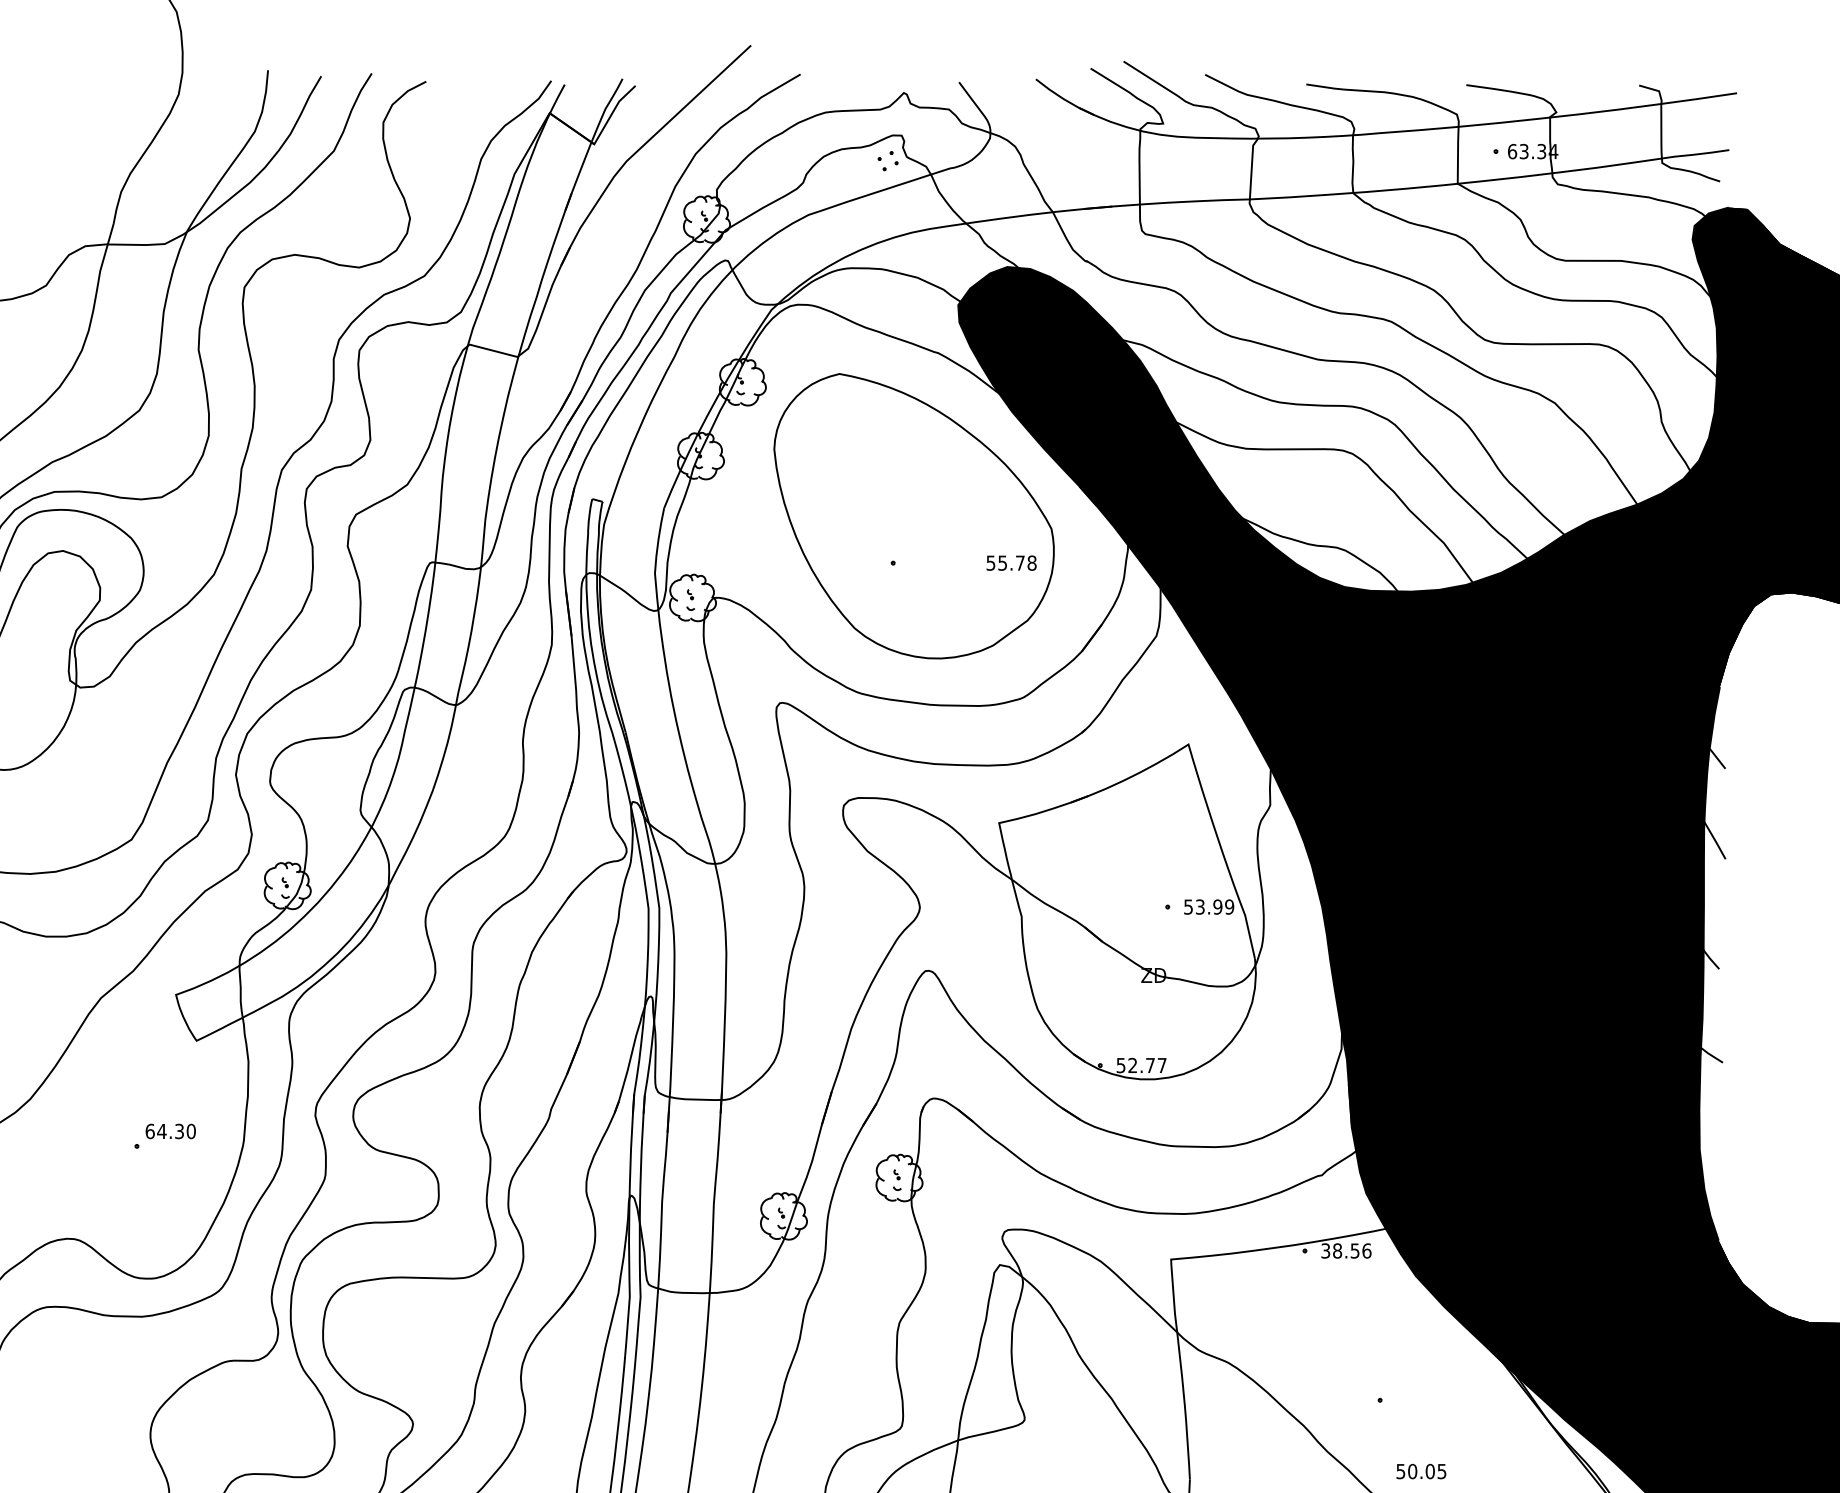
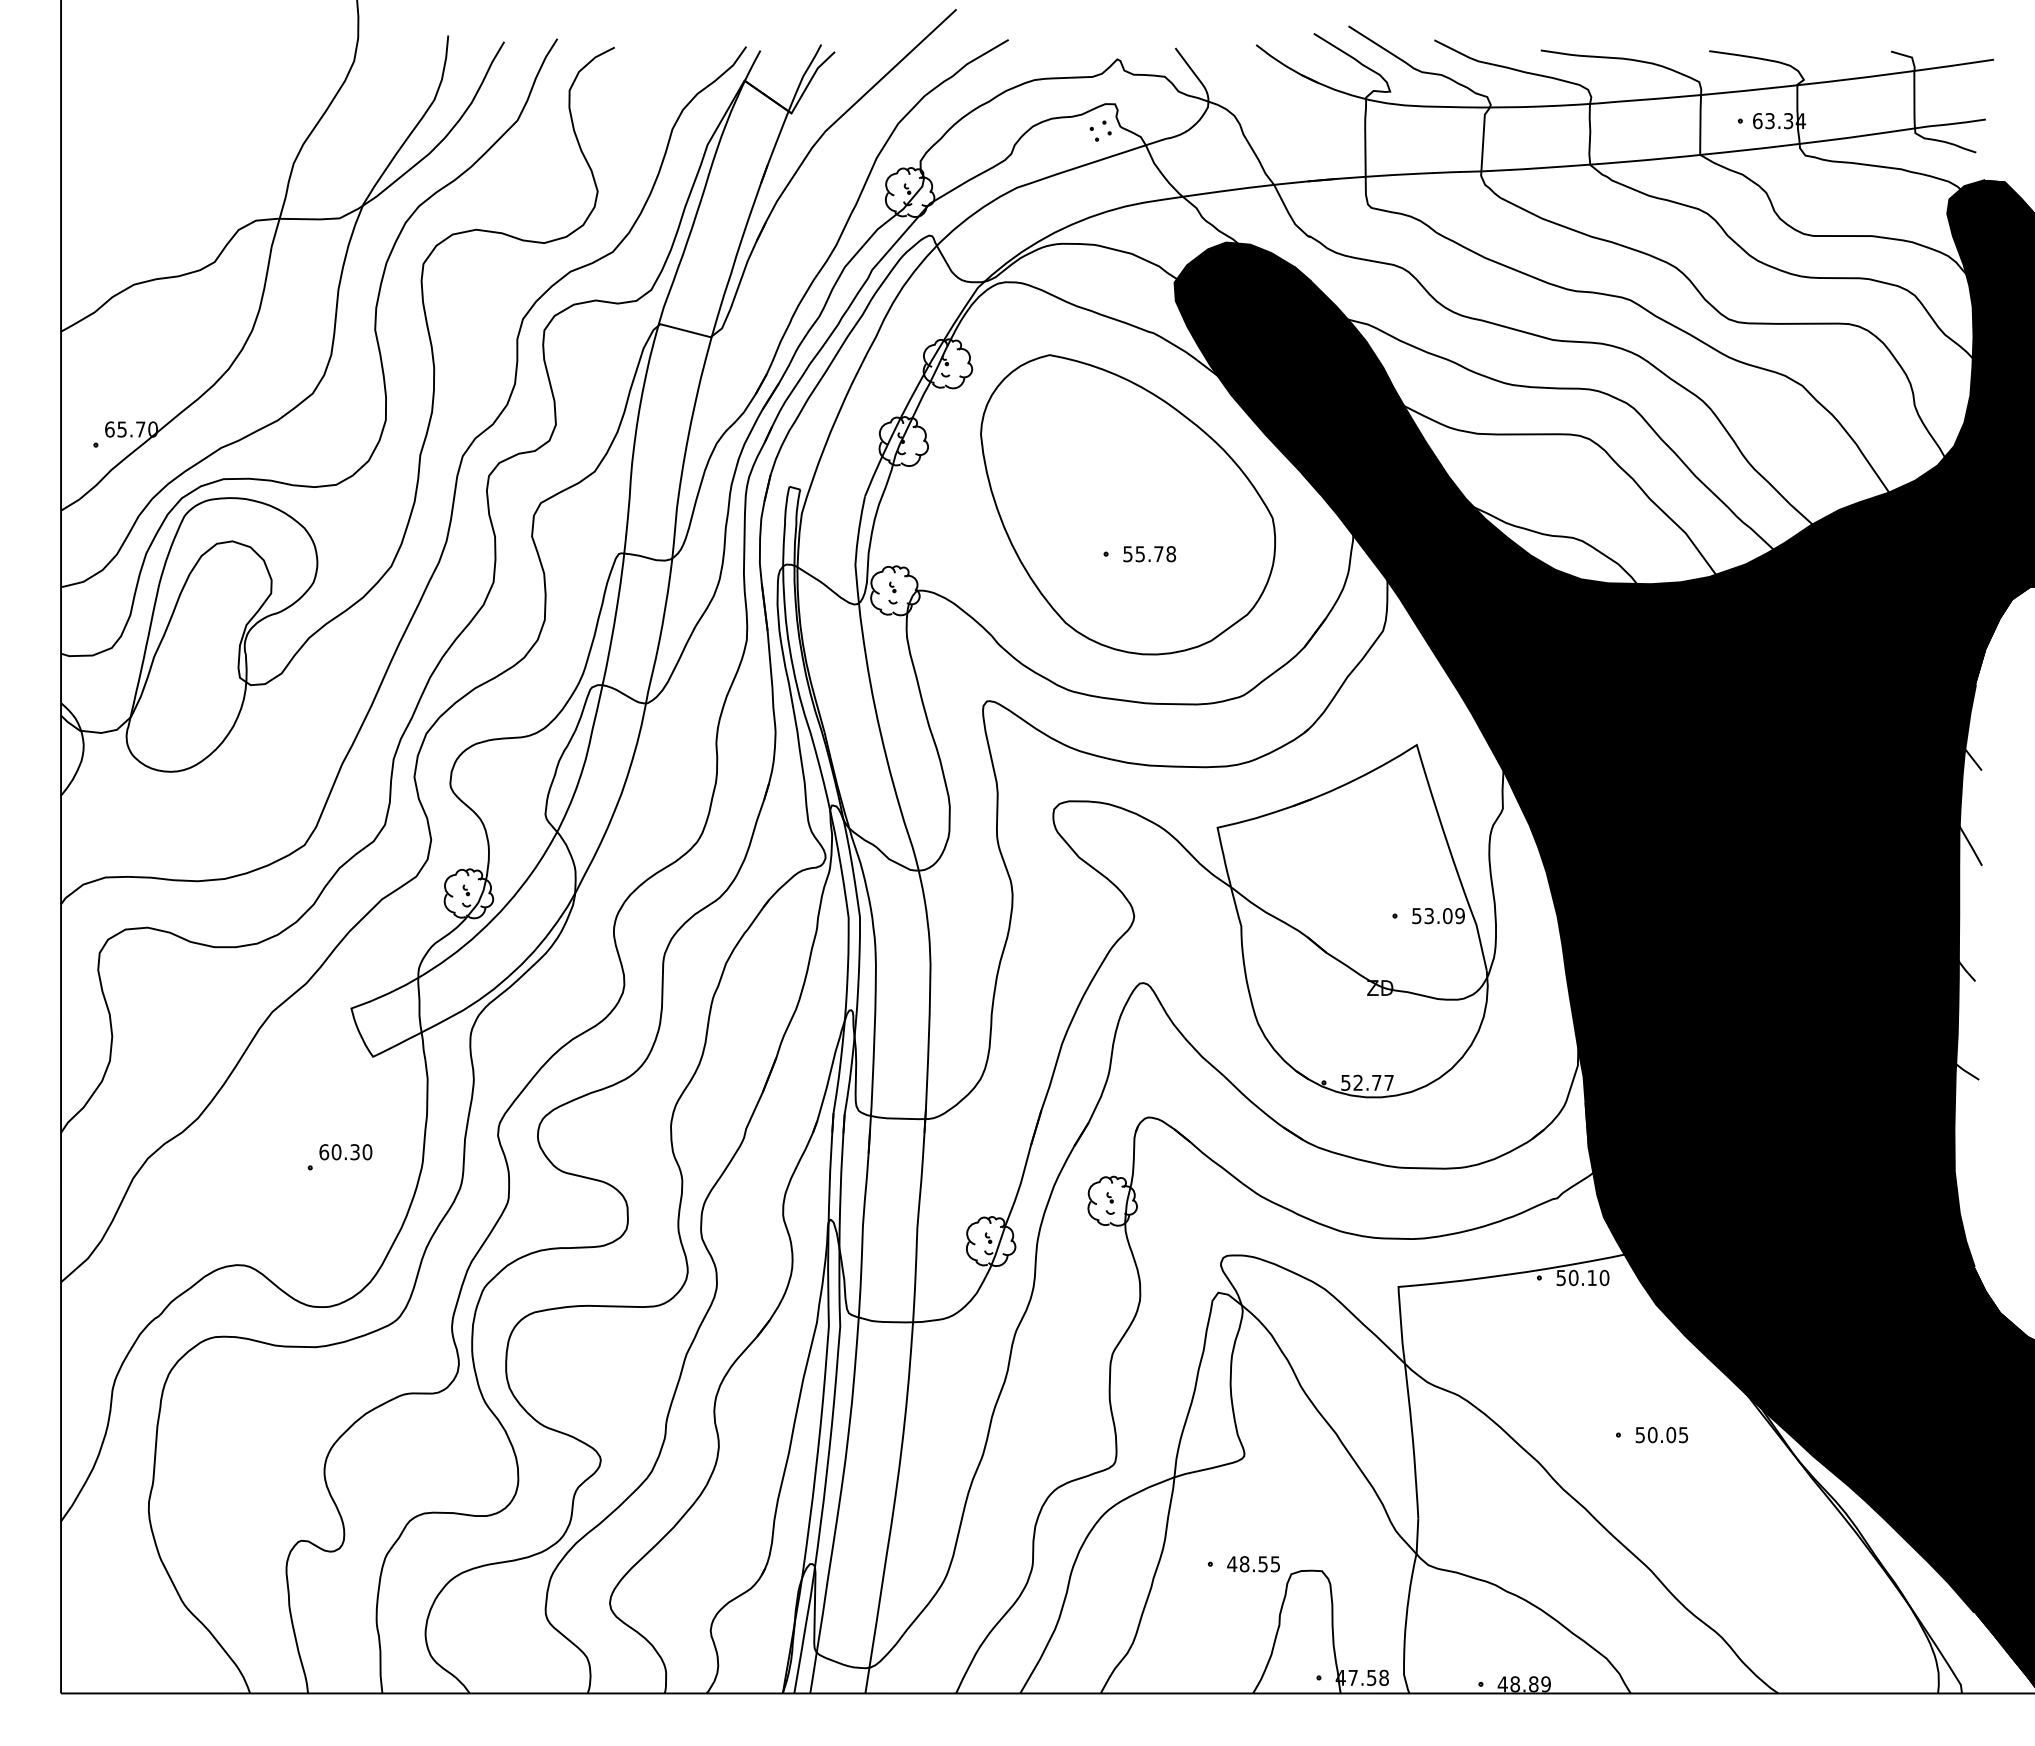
text: (1011, 563) -> (1149, 554), moved
text: (1217, 907) -> (1447, 916), 53.99 -> 53.09
text: (161, 1131) -> (336, 1152), 64.30 -> 60.30
text: (1346, 1250) -> (1583, 1277), 38.56 -> 50.10
text: (1421, 1471) -> (1661, 1435), moved

